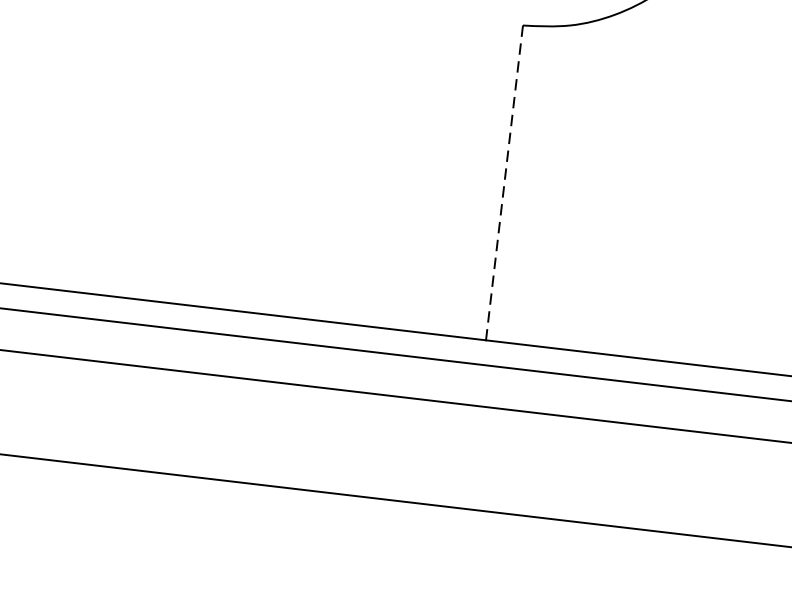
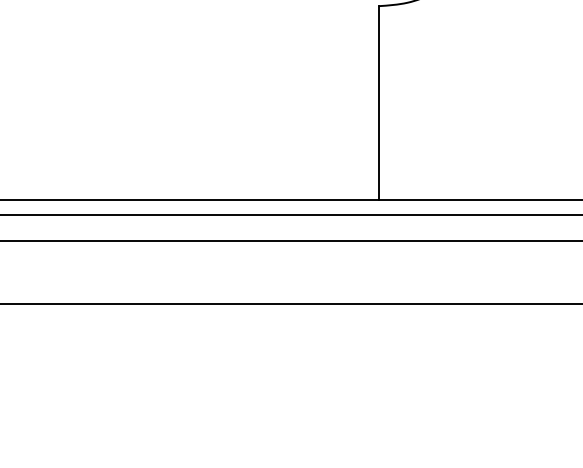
line: (504, 183) -> (378, 103), dashed -> solid

